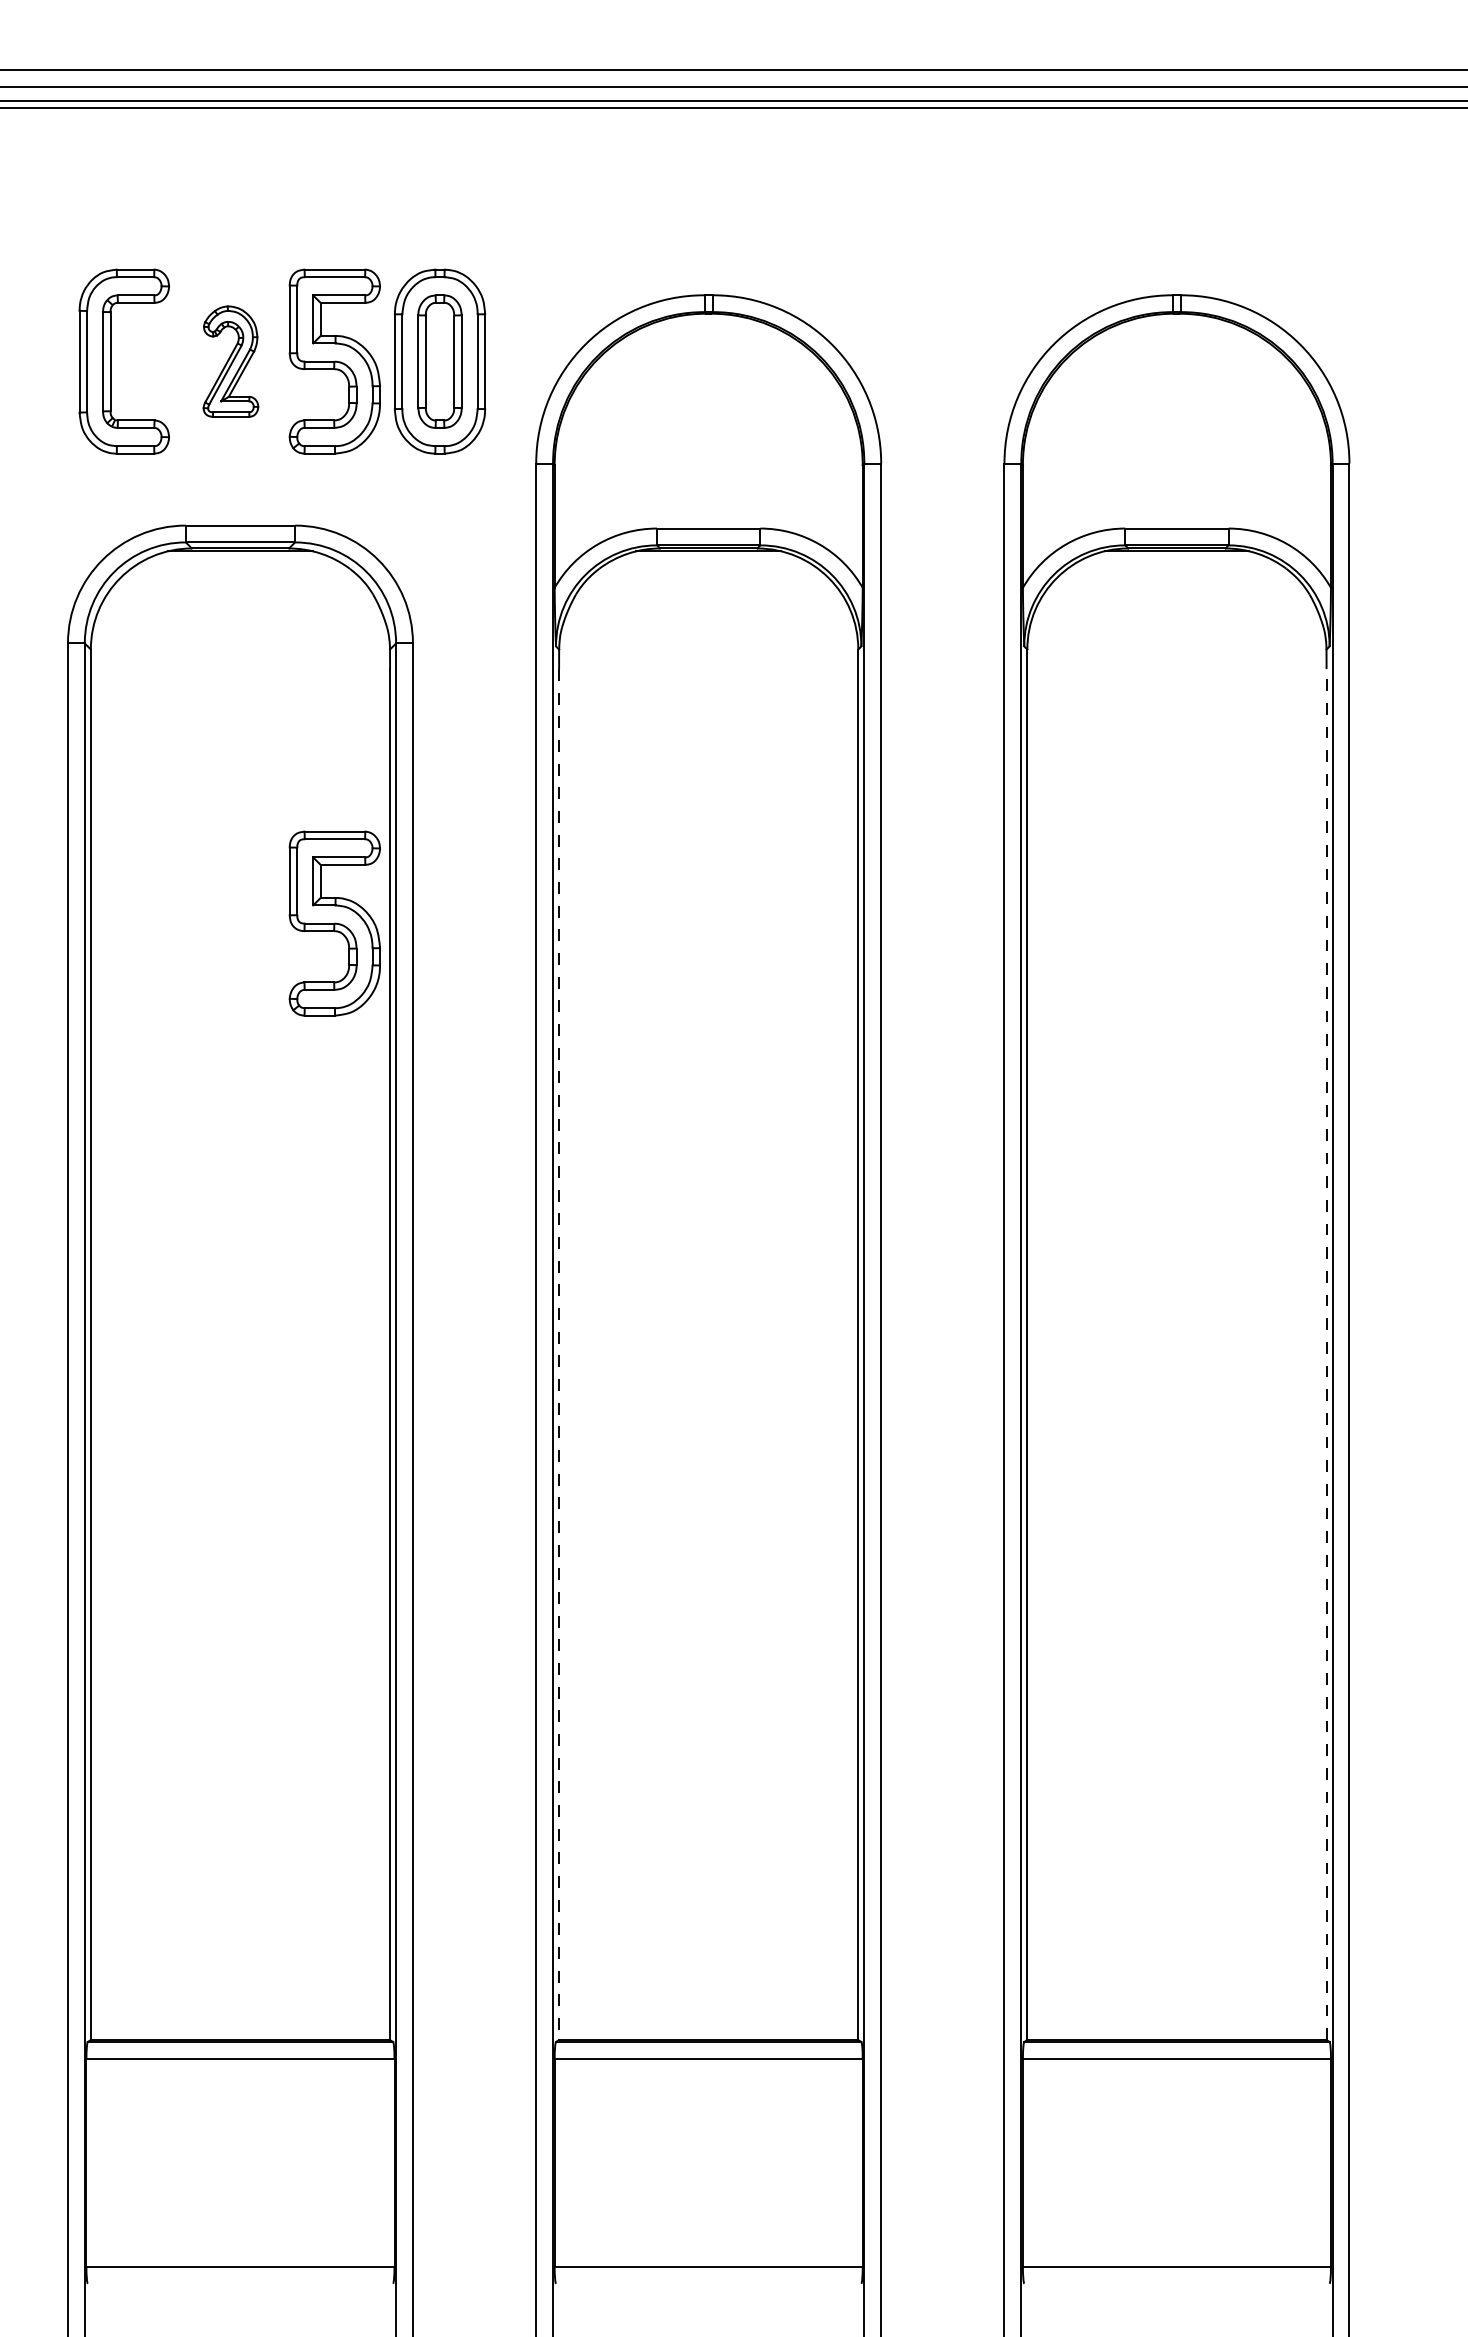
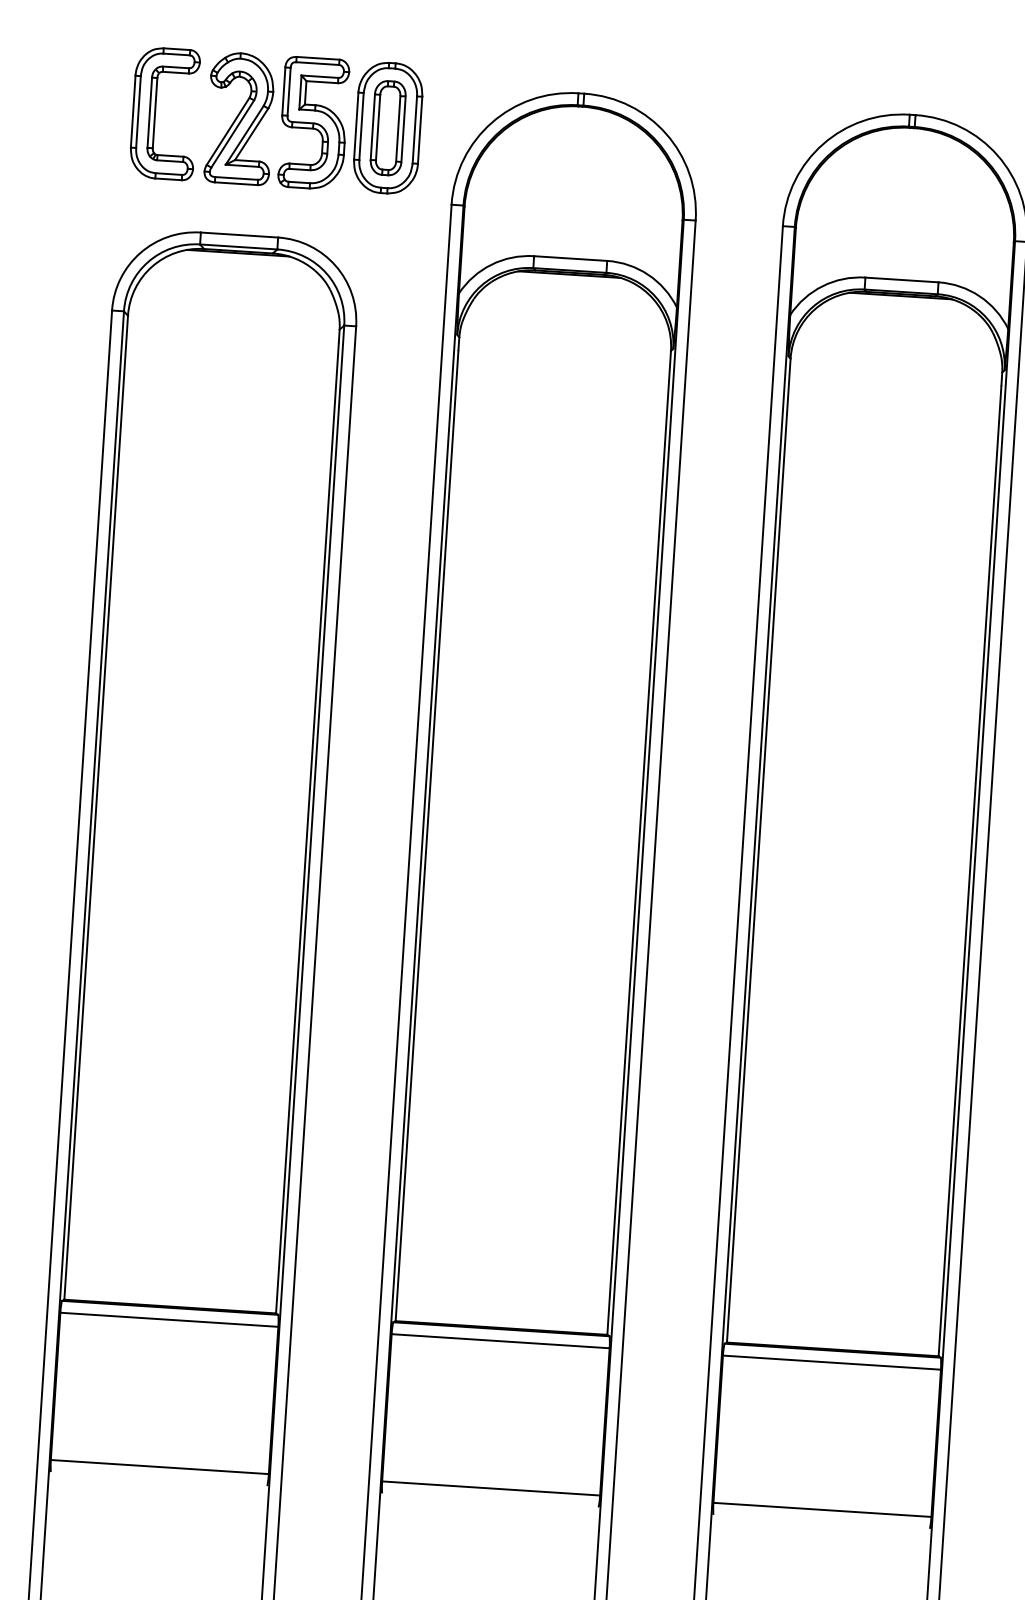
part: (230, 361) -> (239, 118), size x1.67
part: (334, 923) -> (287, 520), removed
line: (559, 1354) -> (427, 836), dashed -> solid
line: (1326, 1354) -> (969, 871), dashed -> solid

